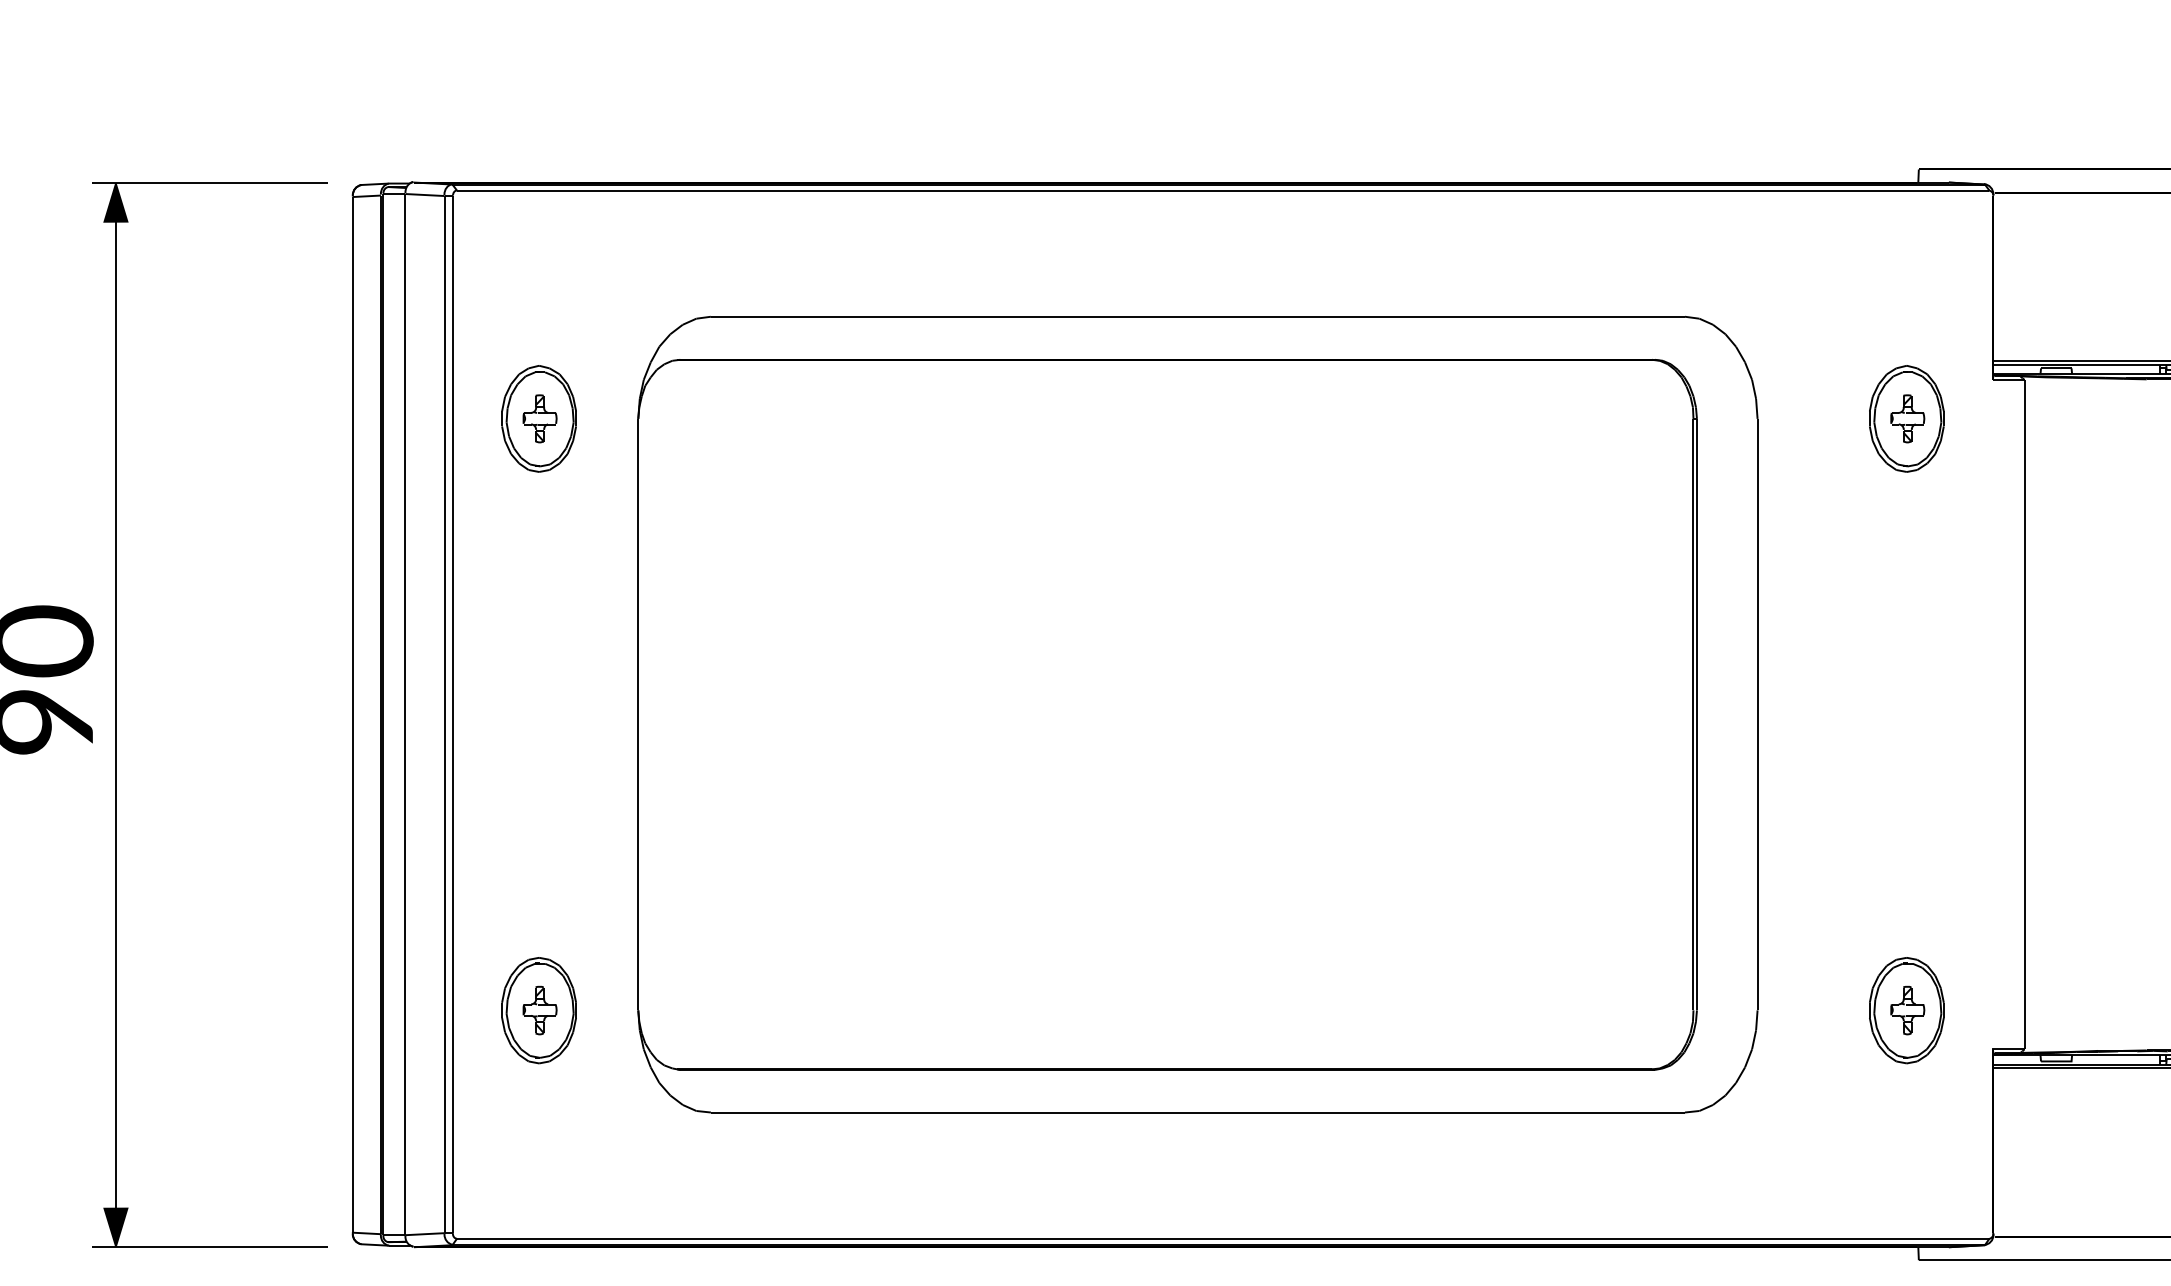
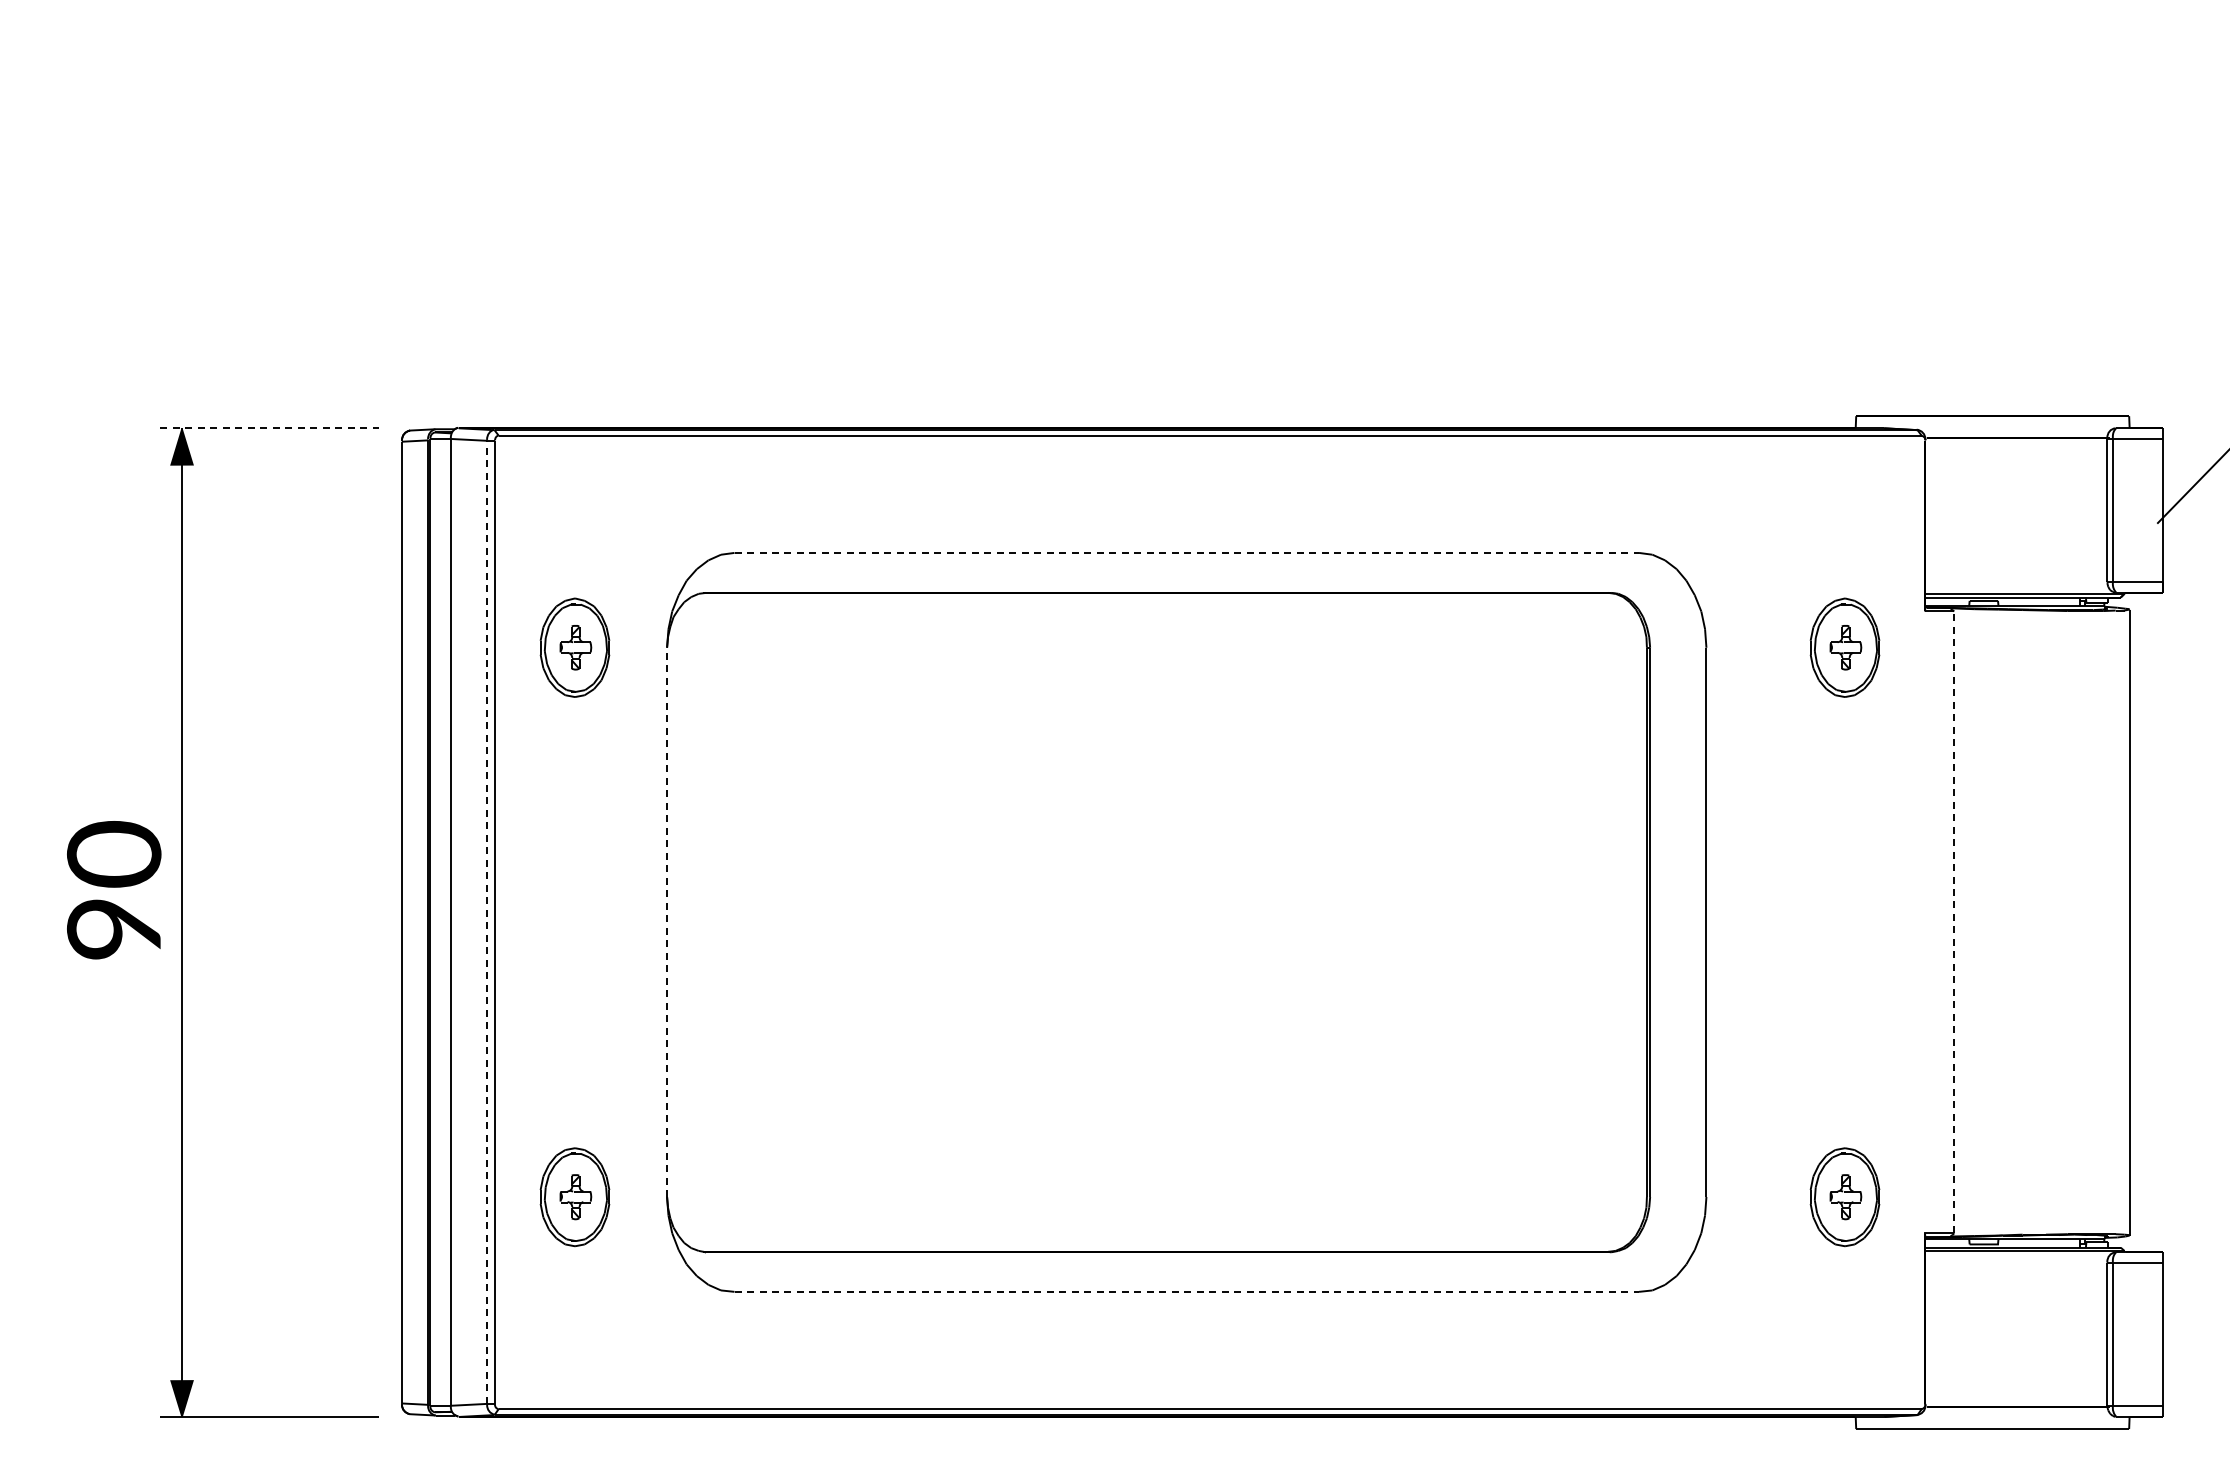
line: (210, 182) -> (269, 428), solid -> dashed
line: (1198, 316) -> (1187, 552), solid -> dashed
line: (444, 714) -> (487, 922), solid -> dashed
line: (638, 714) -> (667, 922), solid -> dashed
line: (2024, 714) -> (1954, 922), solid -> dashed
line: (1198, 1112) -> (1187, 1291), solid -> dashed

